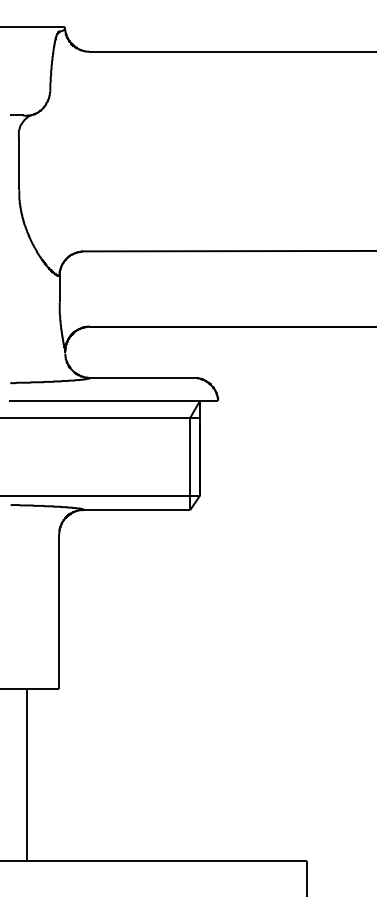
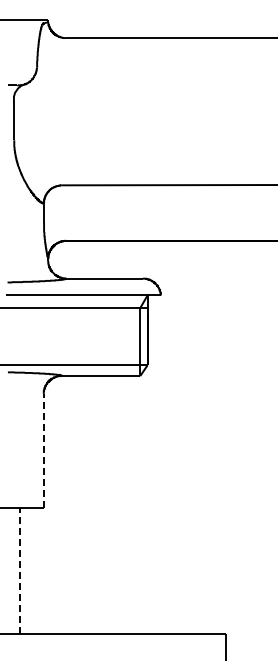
line: (58, 611) -> (43, 450), solid -> dashed
line: (27, 773) -> (20, 570), solid -> dashed

